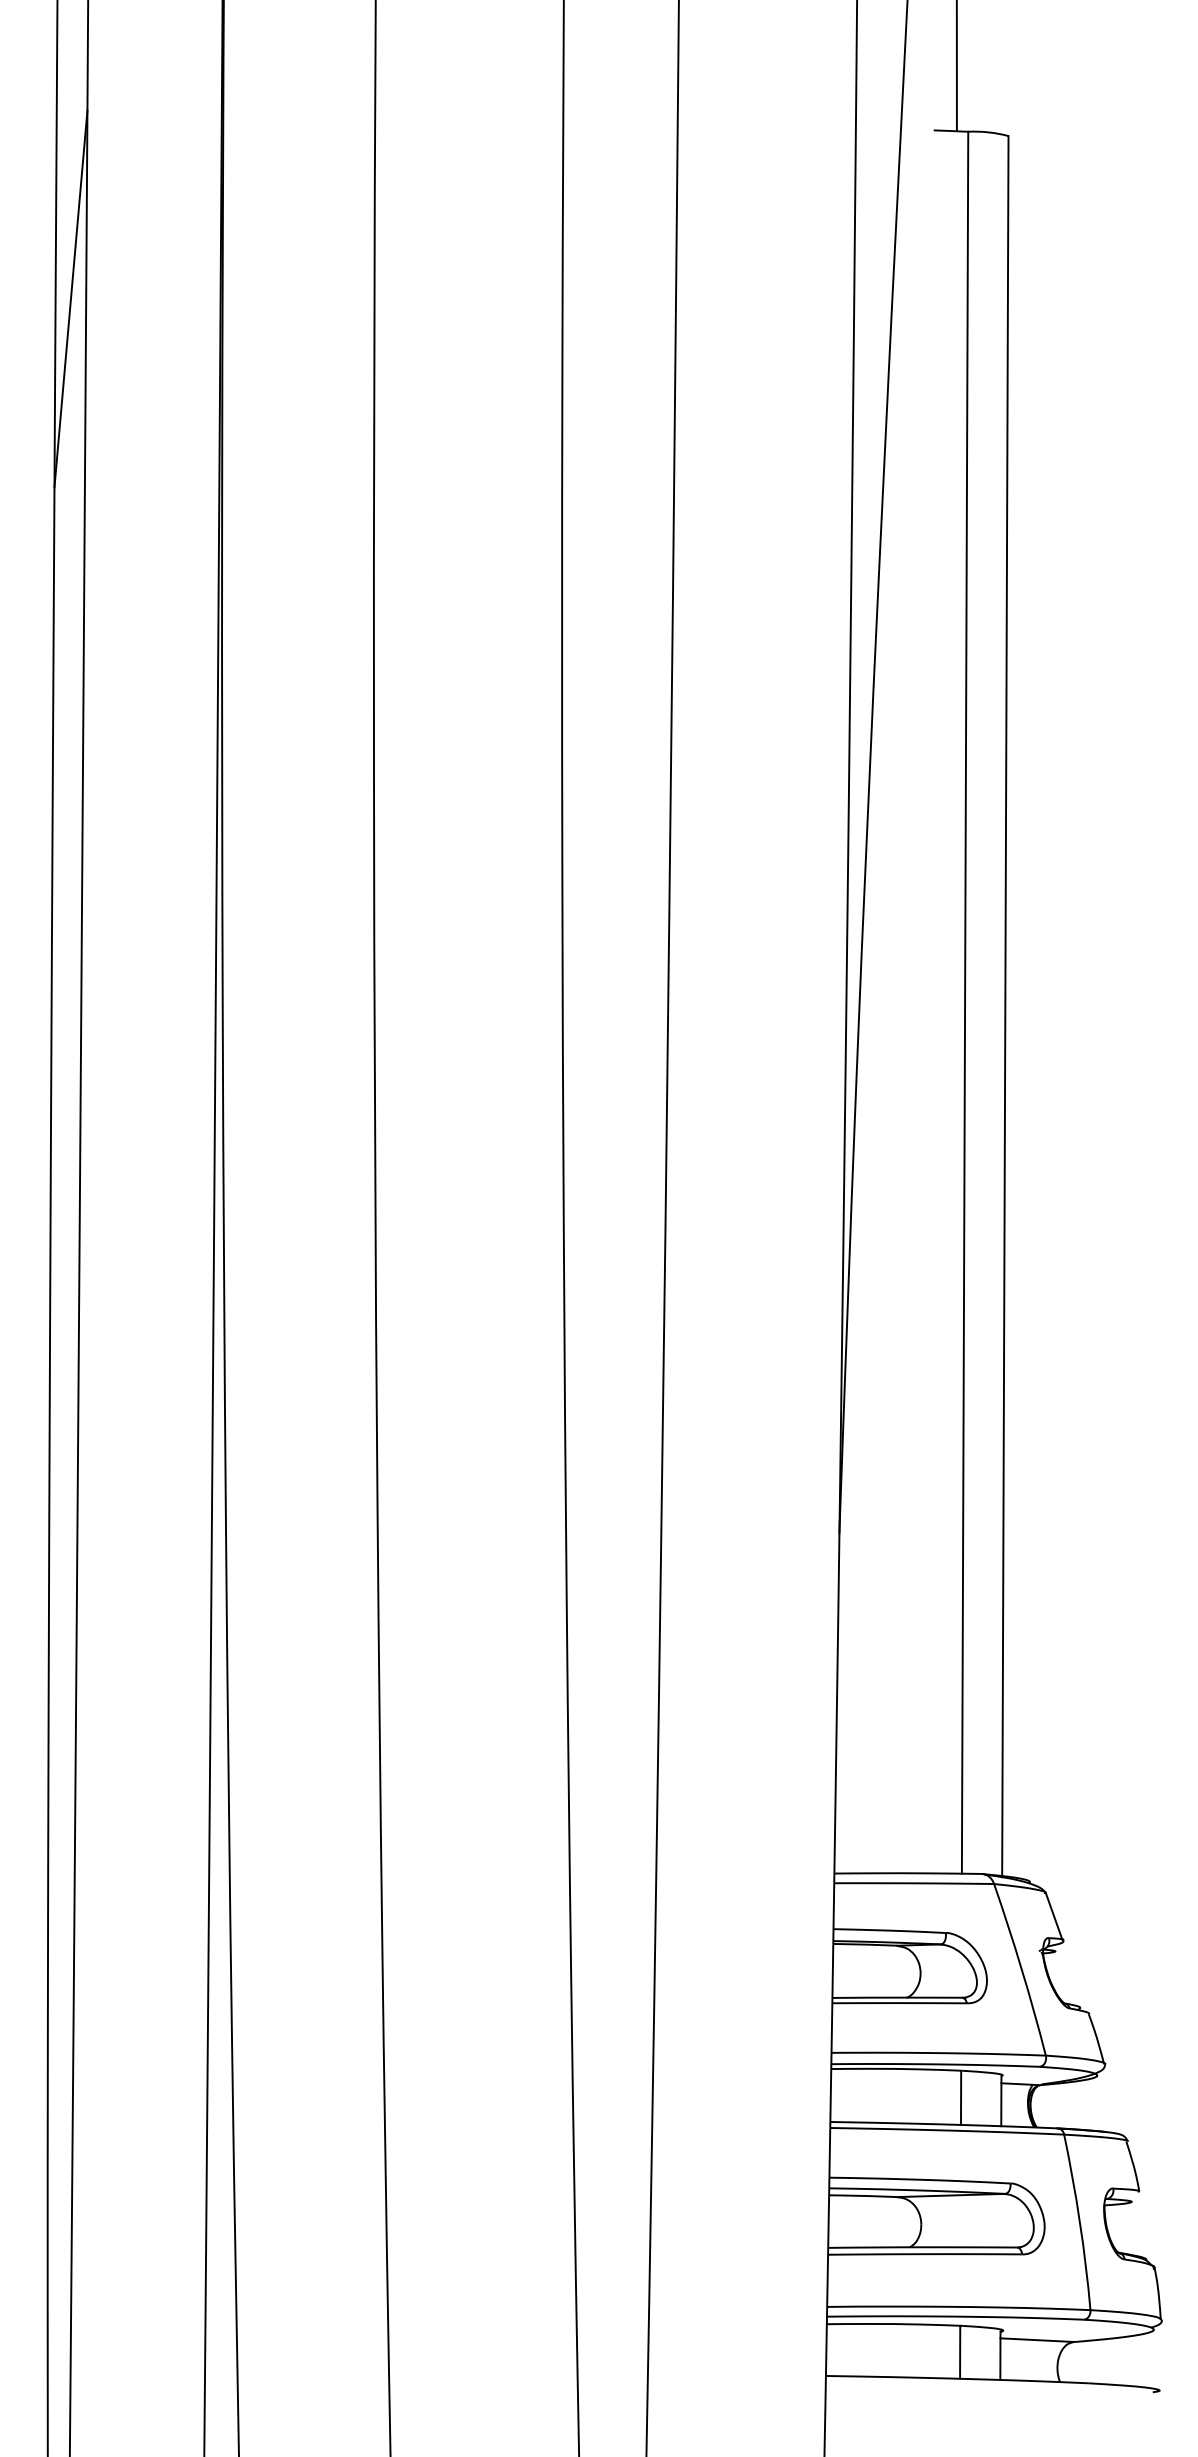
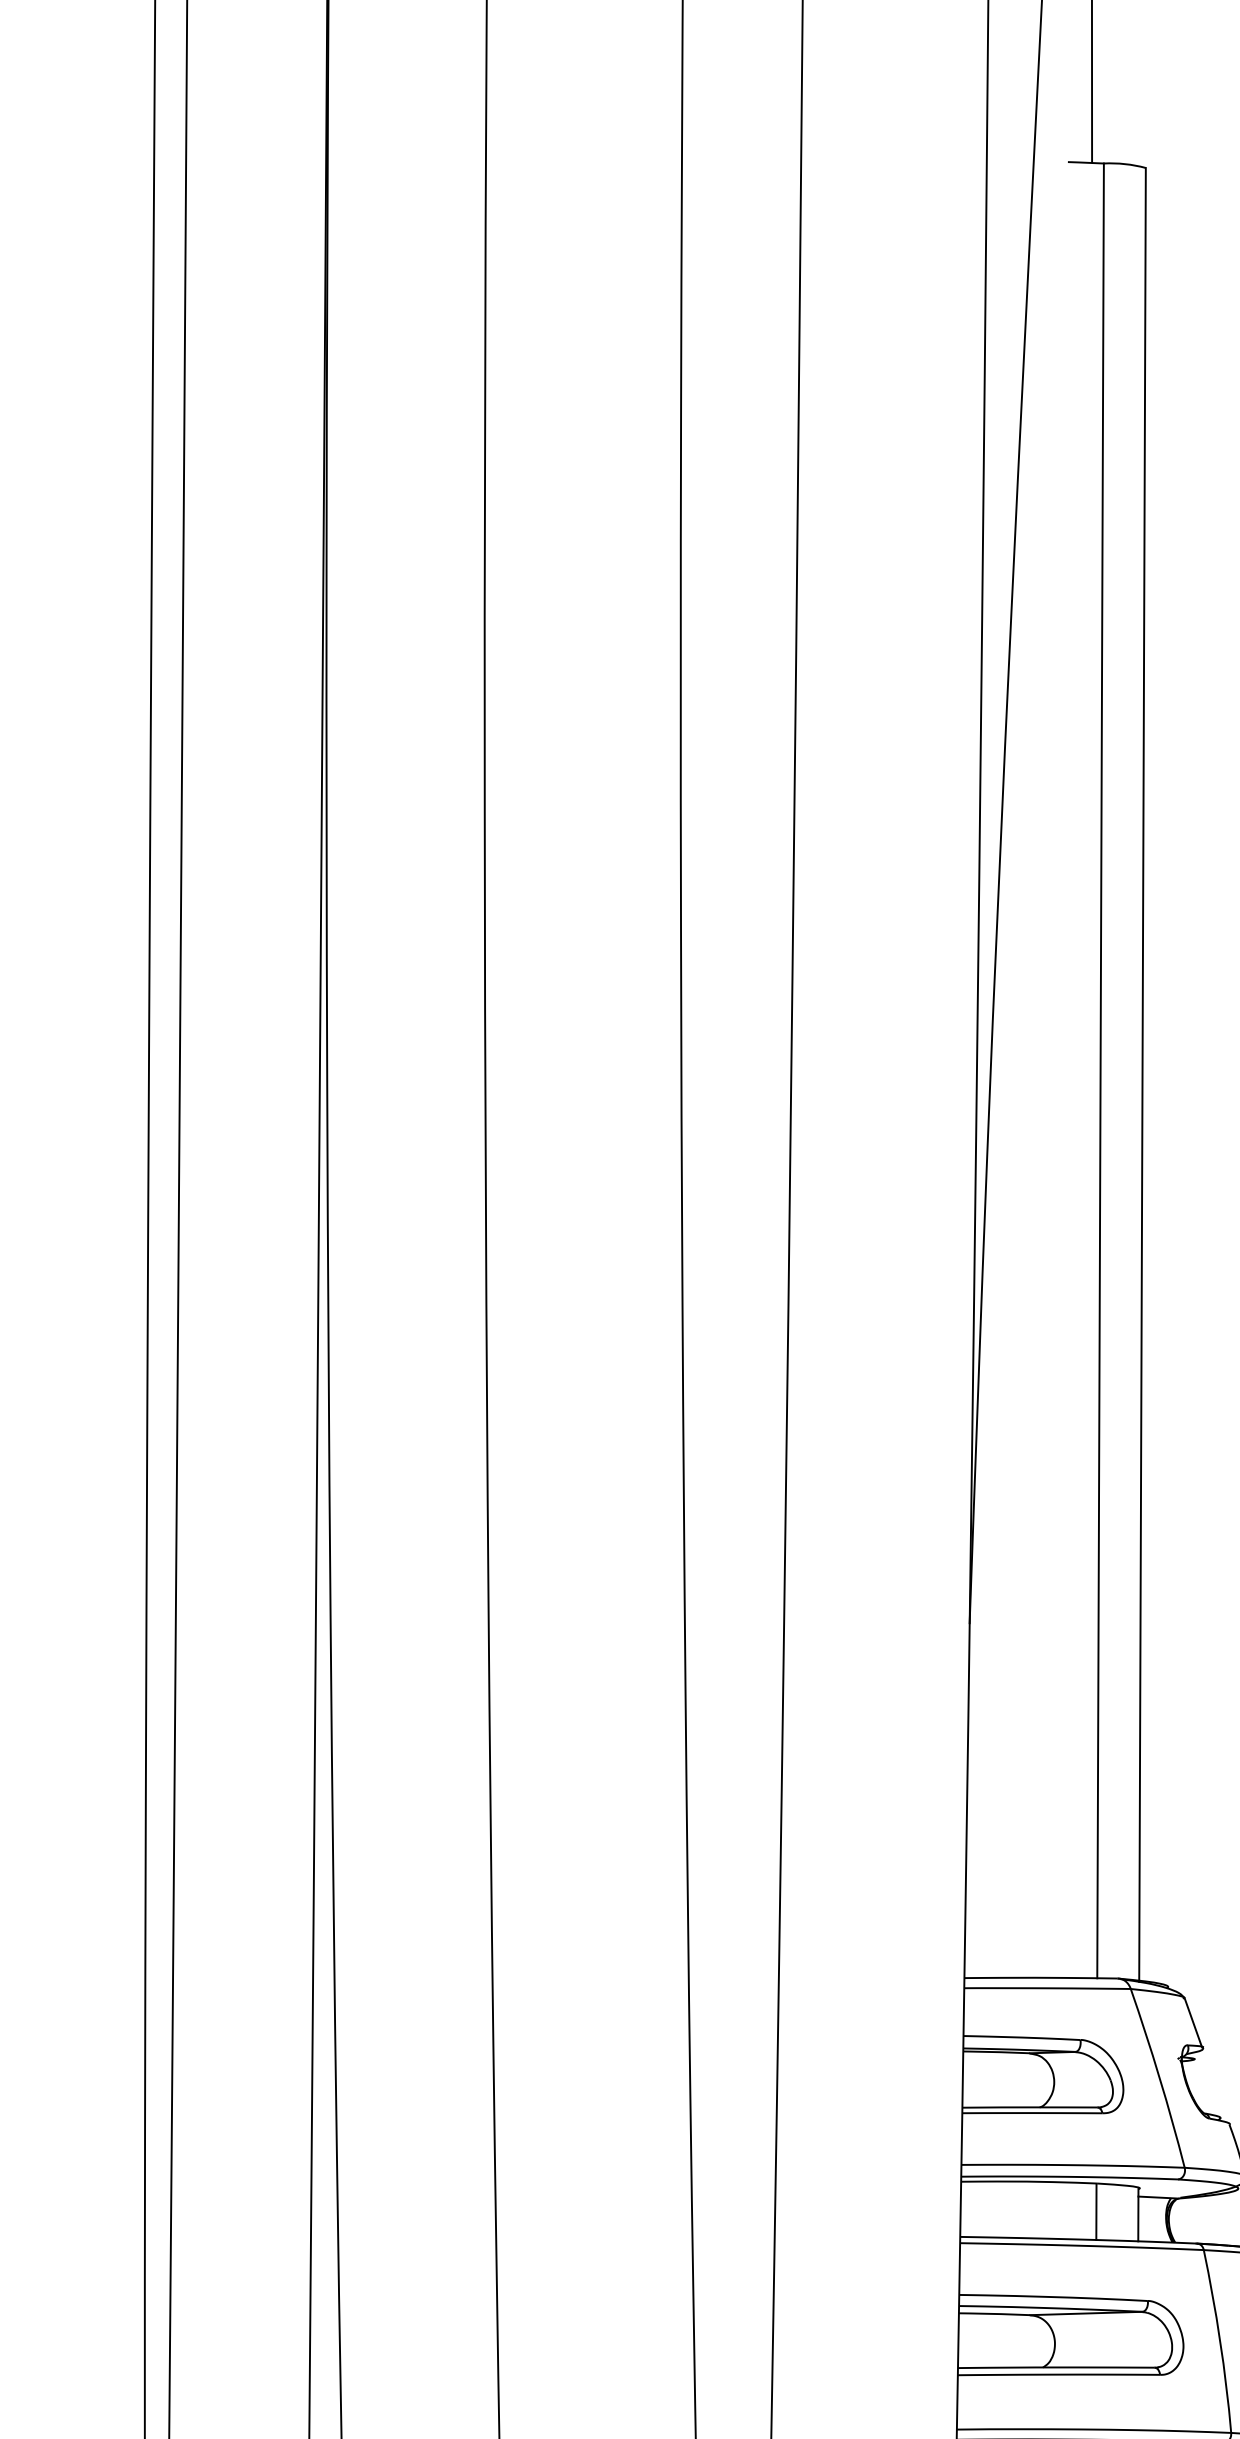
line: (70, 298) -> (168, 337), removed

